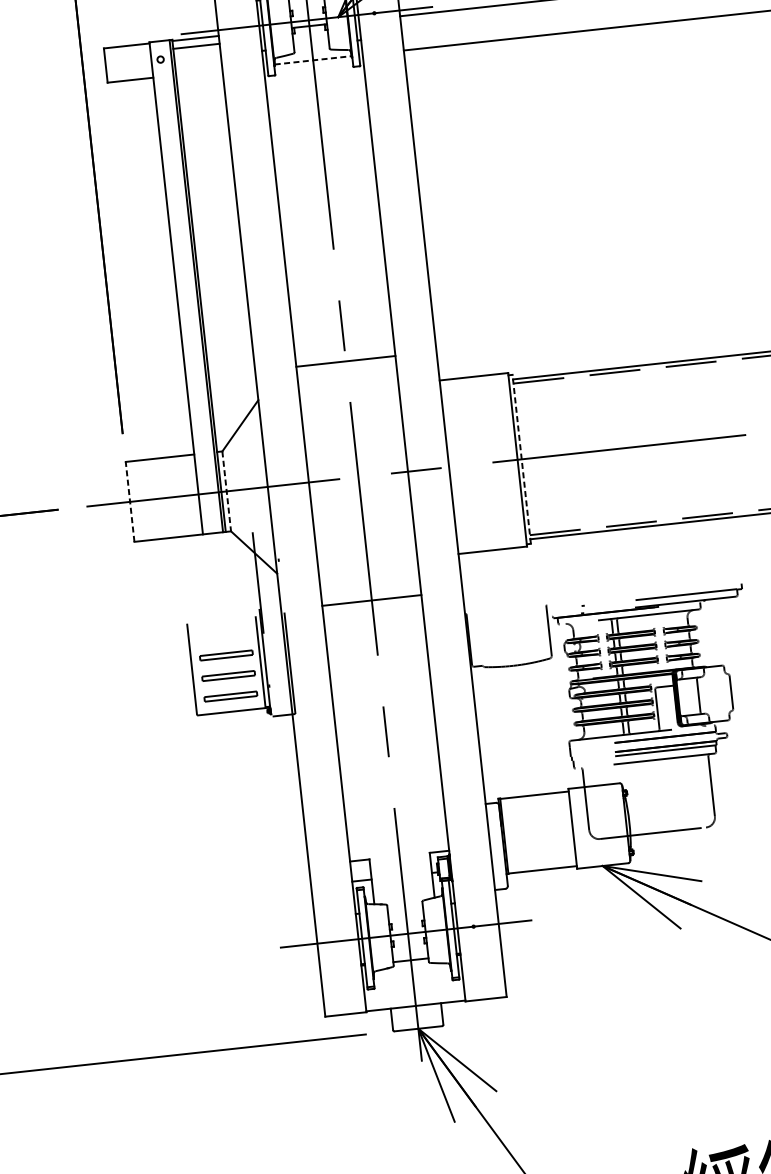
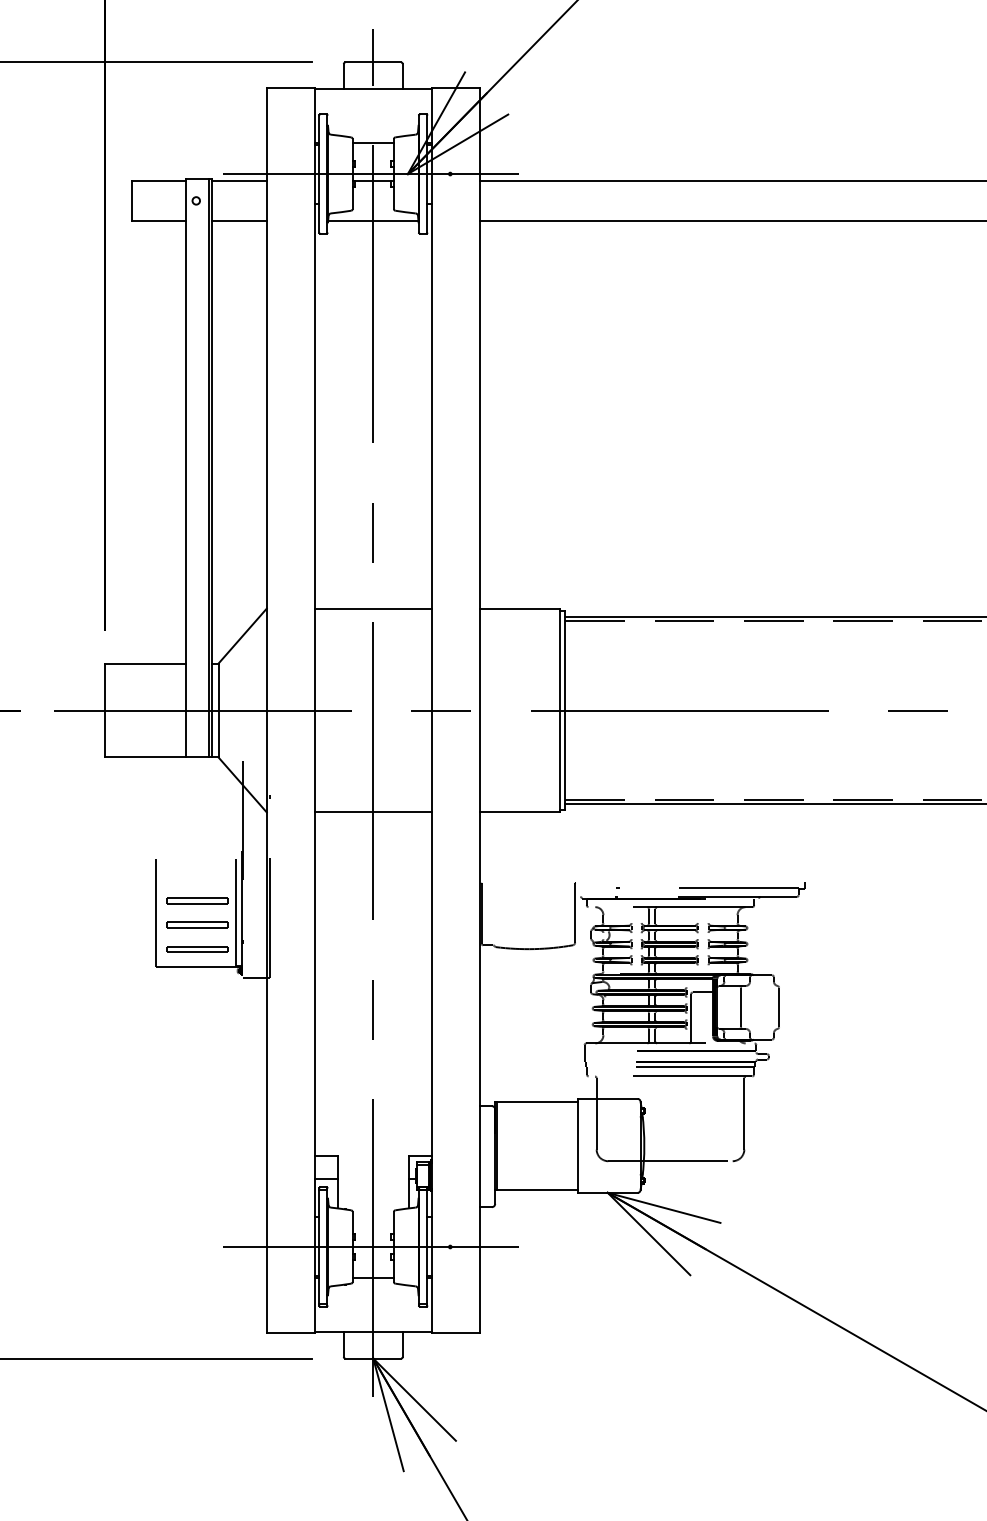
line: (196, 45) -> (239, 220), moved
line: (313, 59) -> (373, 220), dashed -> solid
line: (346, 361) -> (373, 608), moved
line: (522, 459) -> (565, 710), dashed -> solid
line: (226, 491) -> (218, 710), dashed -> solid
line: (130, 501) -> (105, 710), dashed -> solid
line: (372, 600) -> (373, 812), moved

